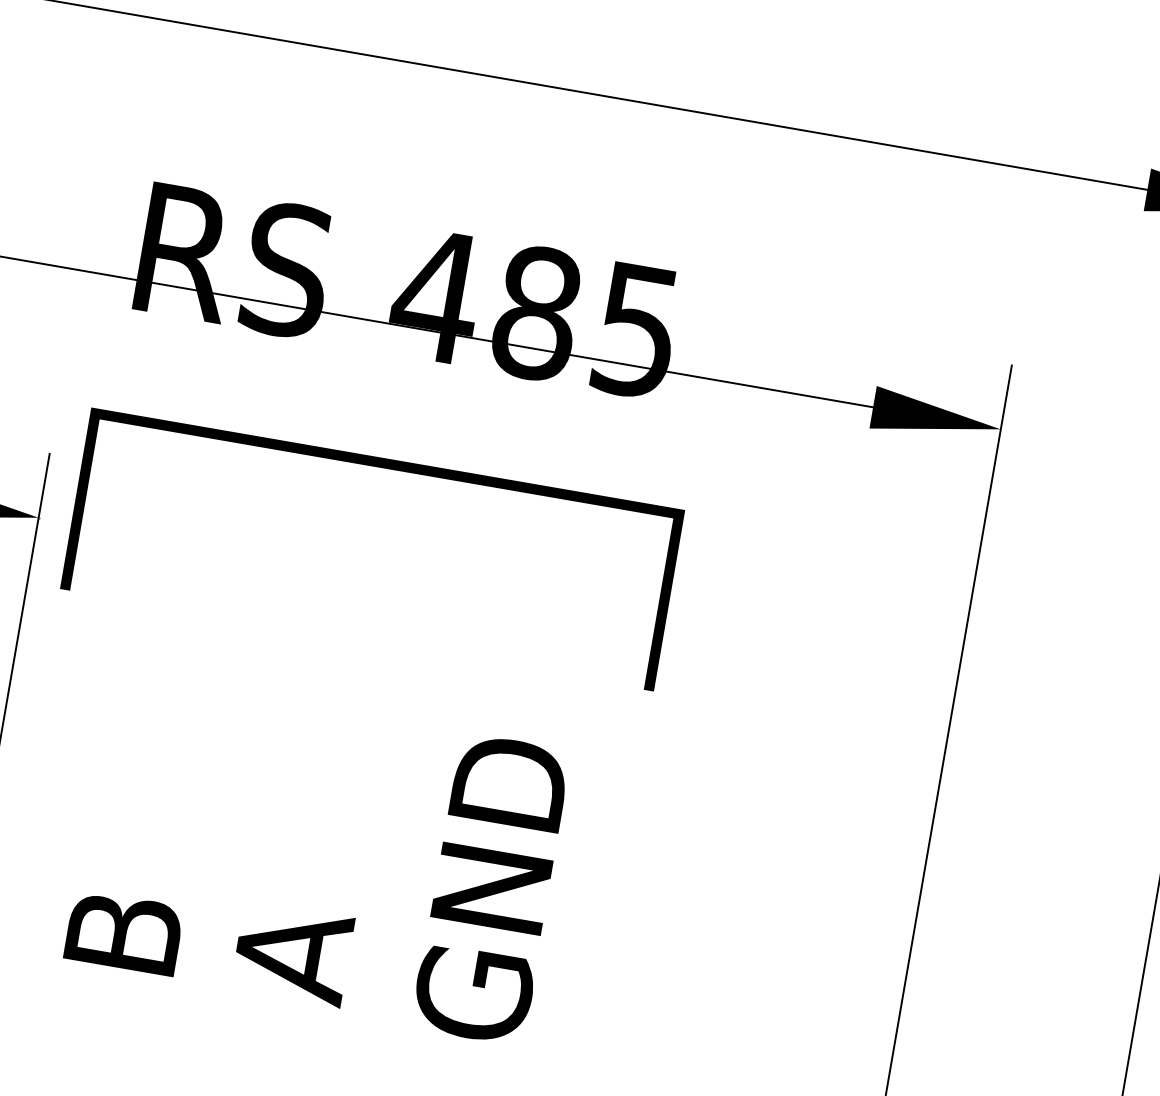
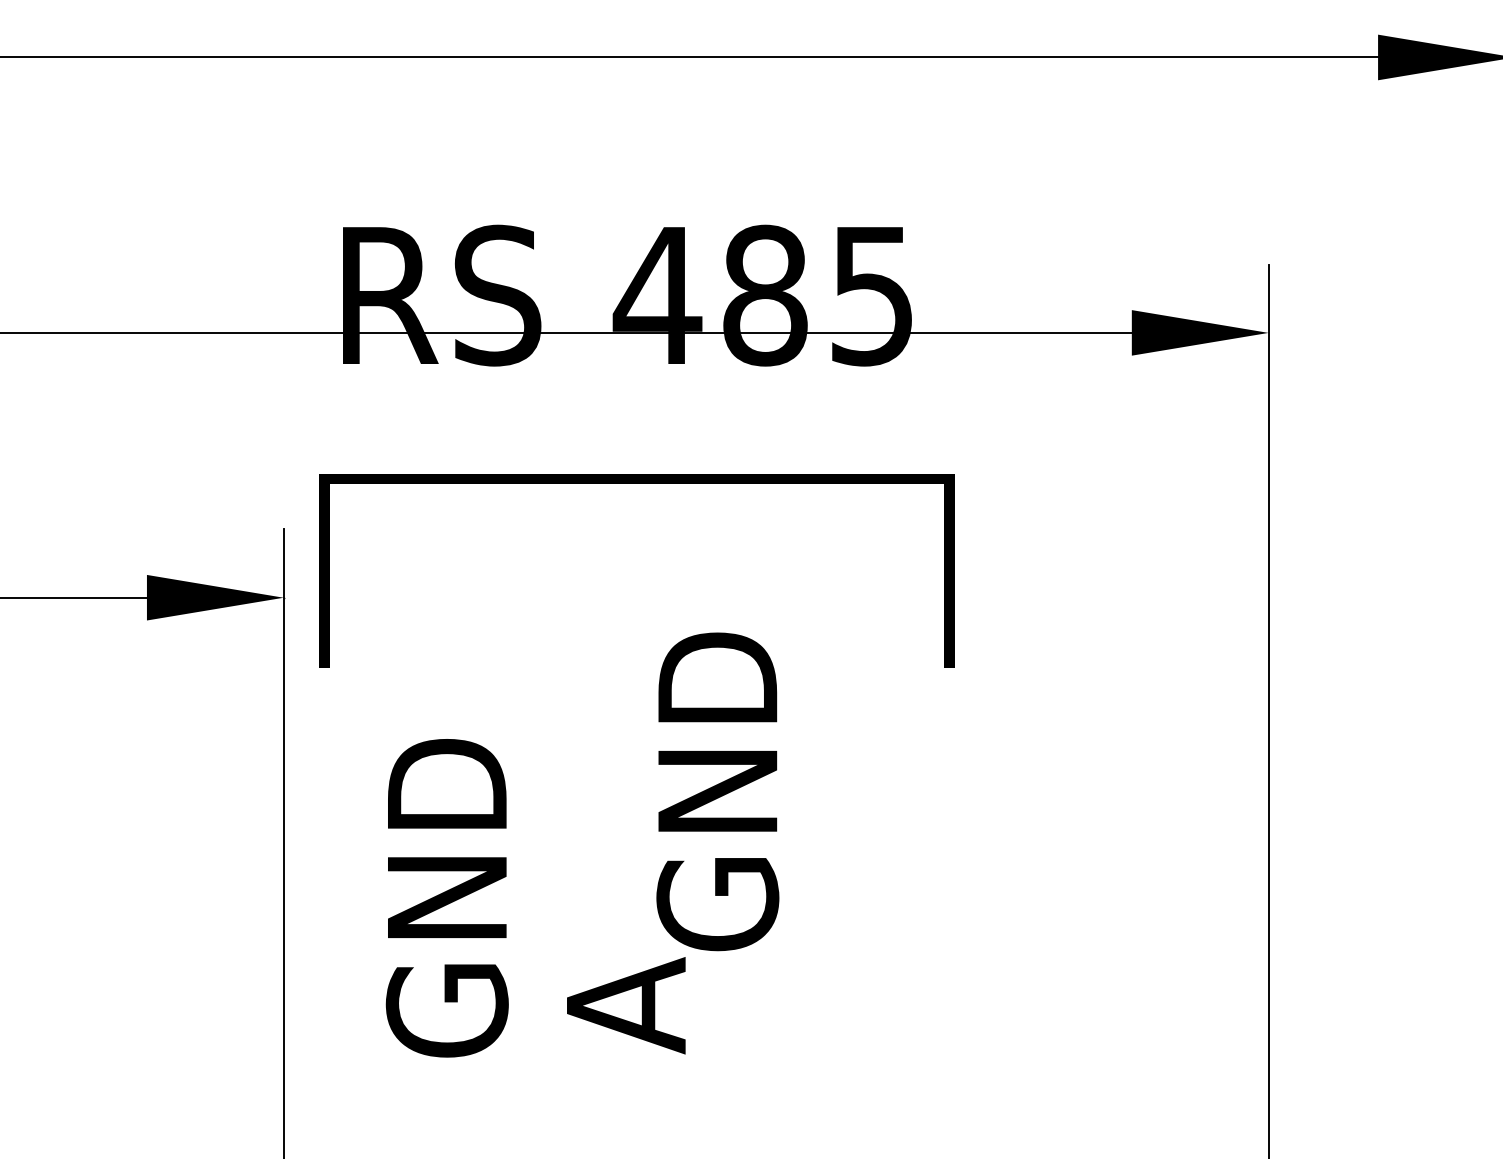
text: (142, 824) -> (446, 898), B -> GND
text: (491, 888) -> (717, 791), moved

